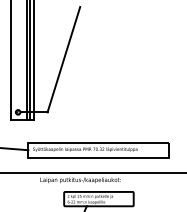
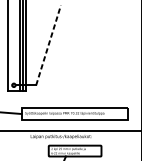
line: (64, 59) -> (49, 45), solid -> dashed

